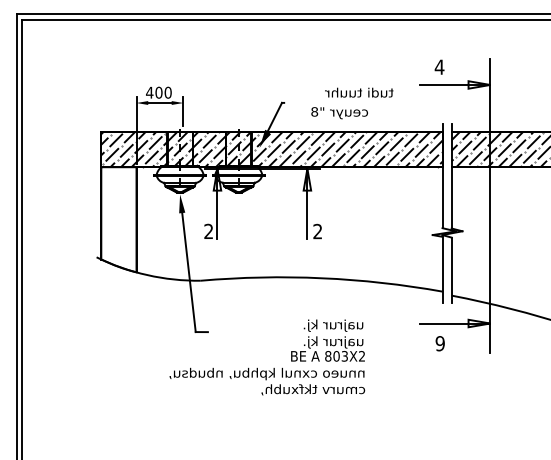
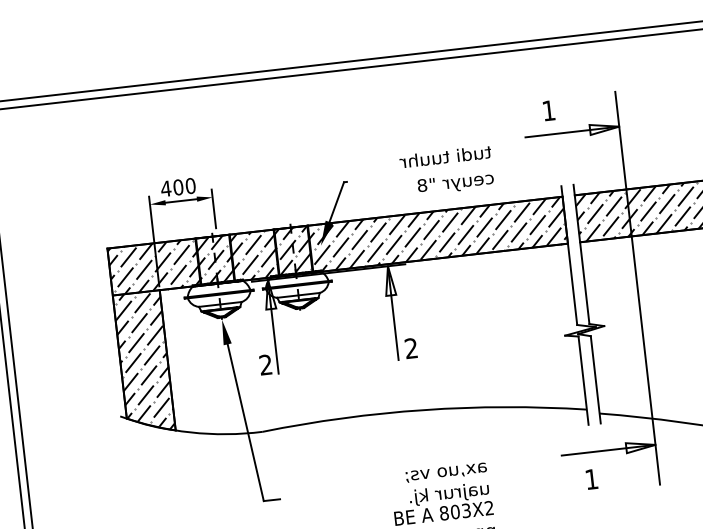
text: (439, 66) -> (548, 109), 4 -> 1
text: (339, 113) -> (455, 183), moved
hatch: (118, 219) -> (143, 362), added
text: (333, 325) -> (446, 471), uajrur kj. -> ax,uo vs;
text: (439, 343) -> (590, 479), 9 -> 1

